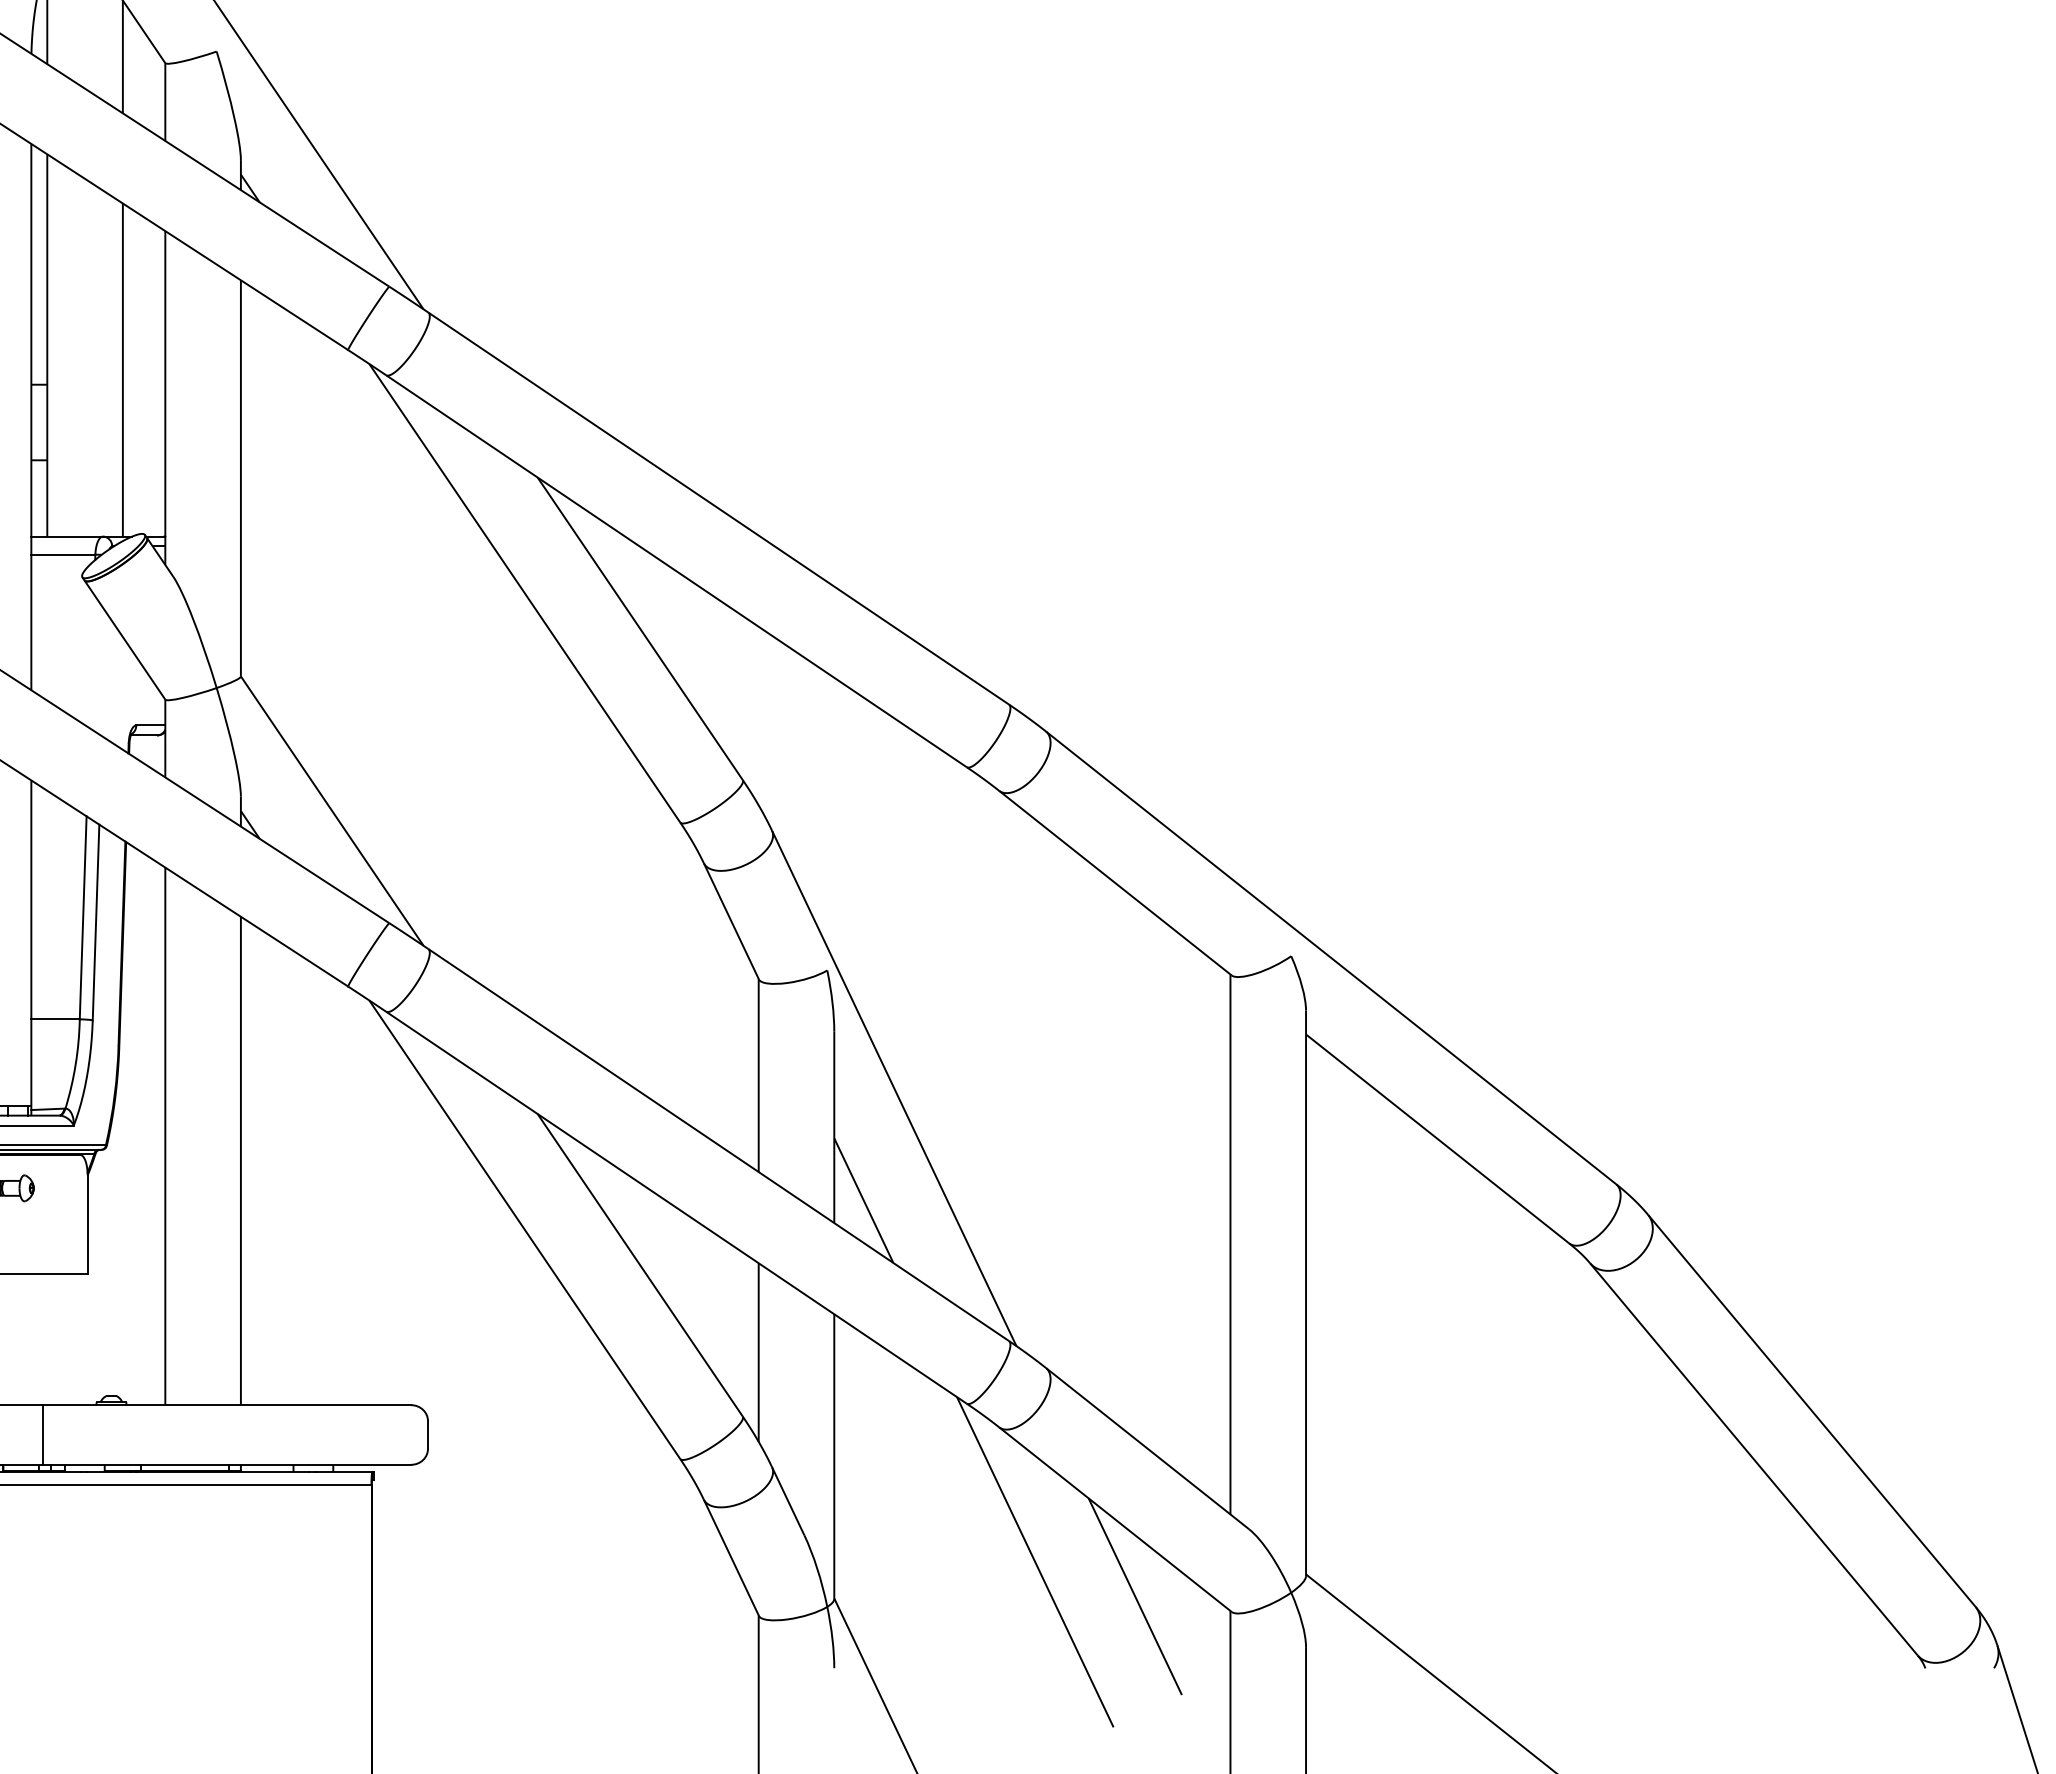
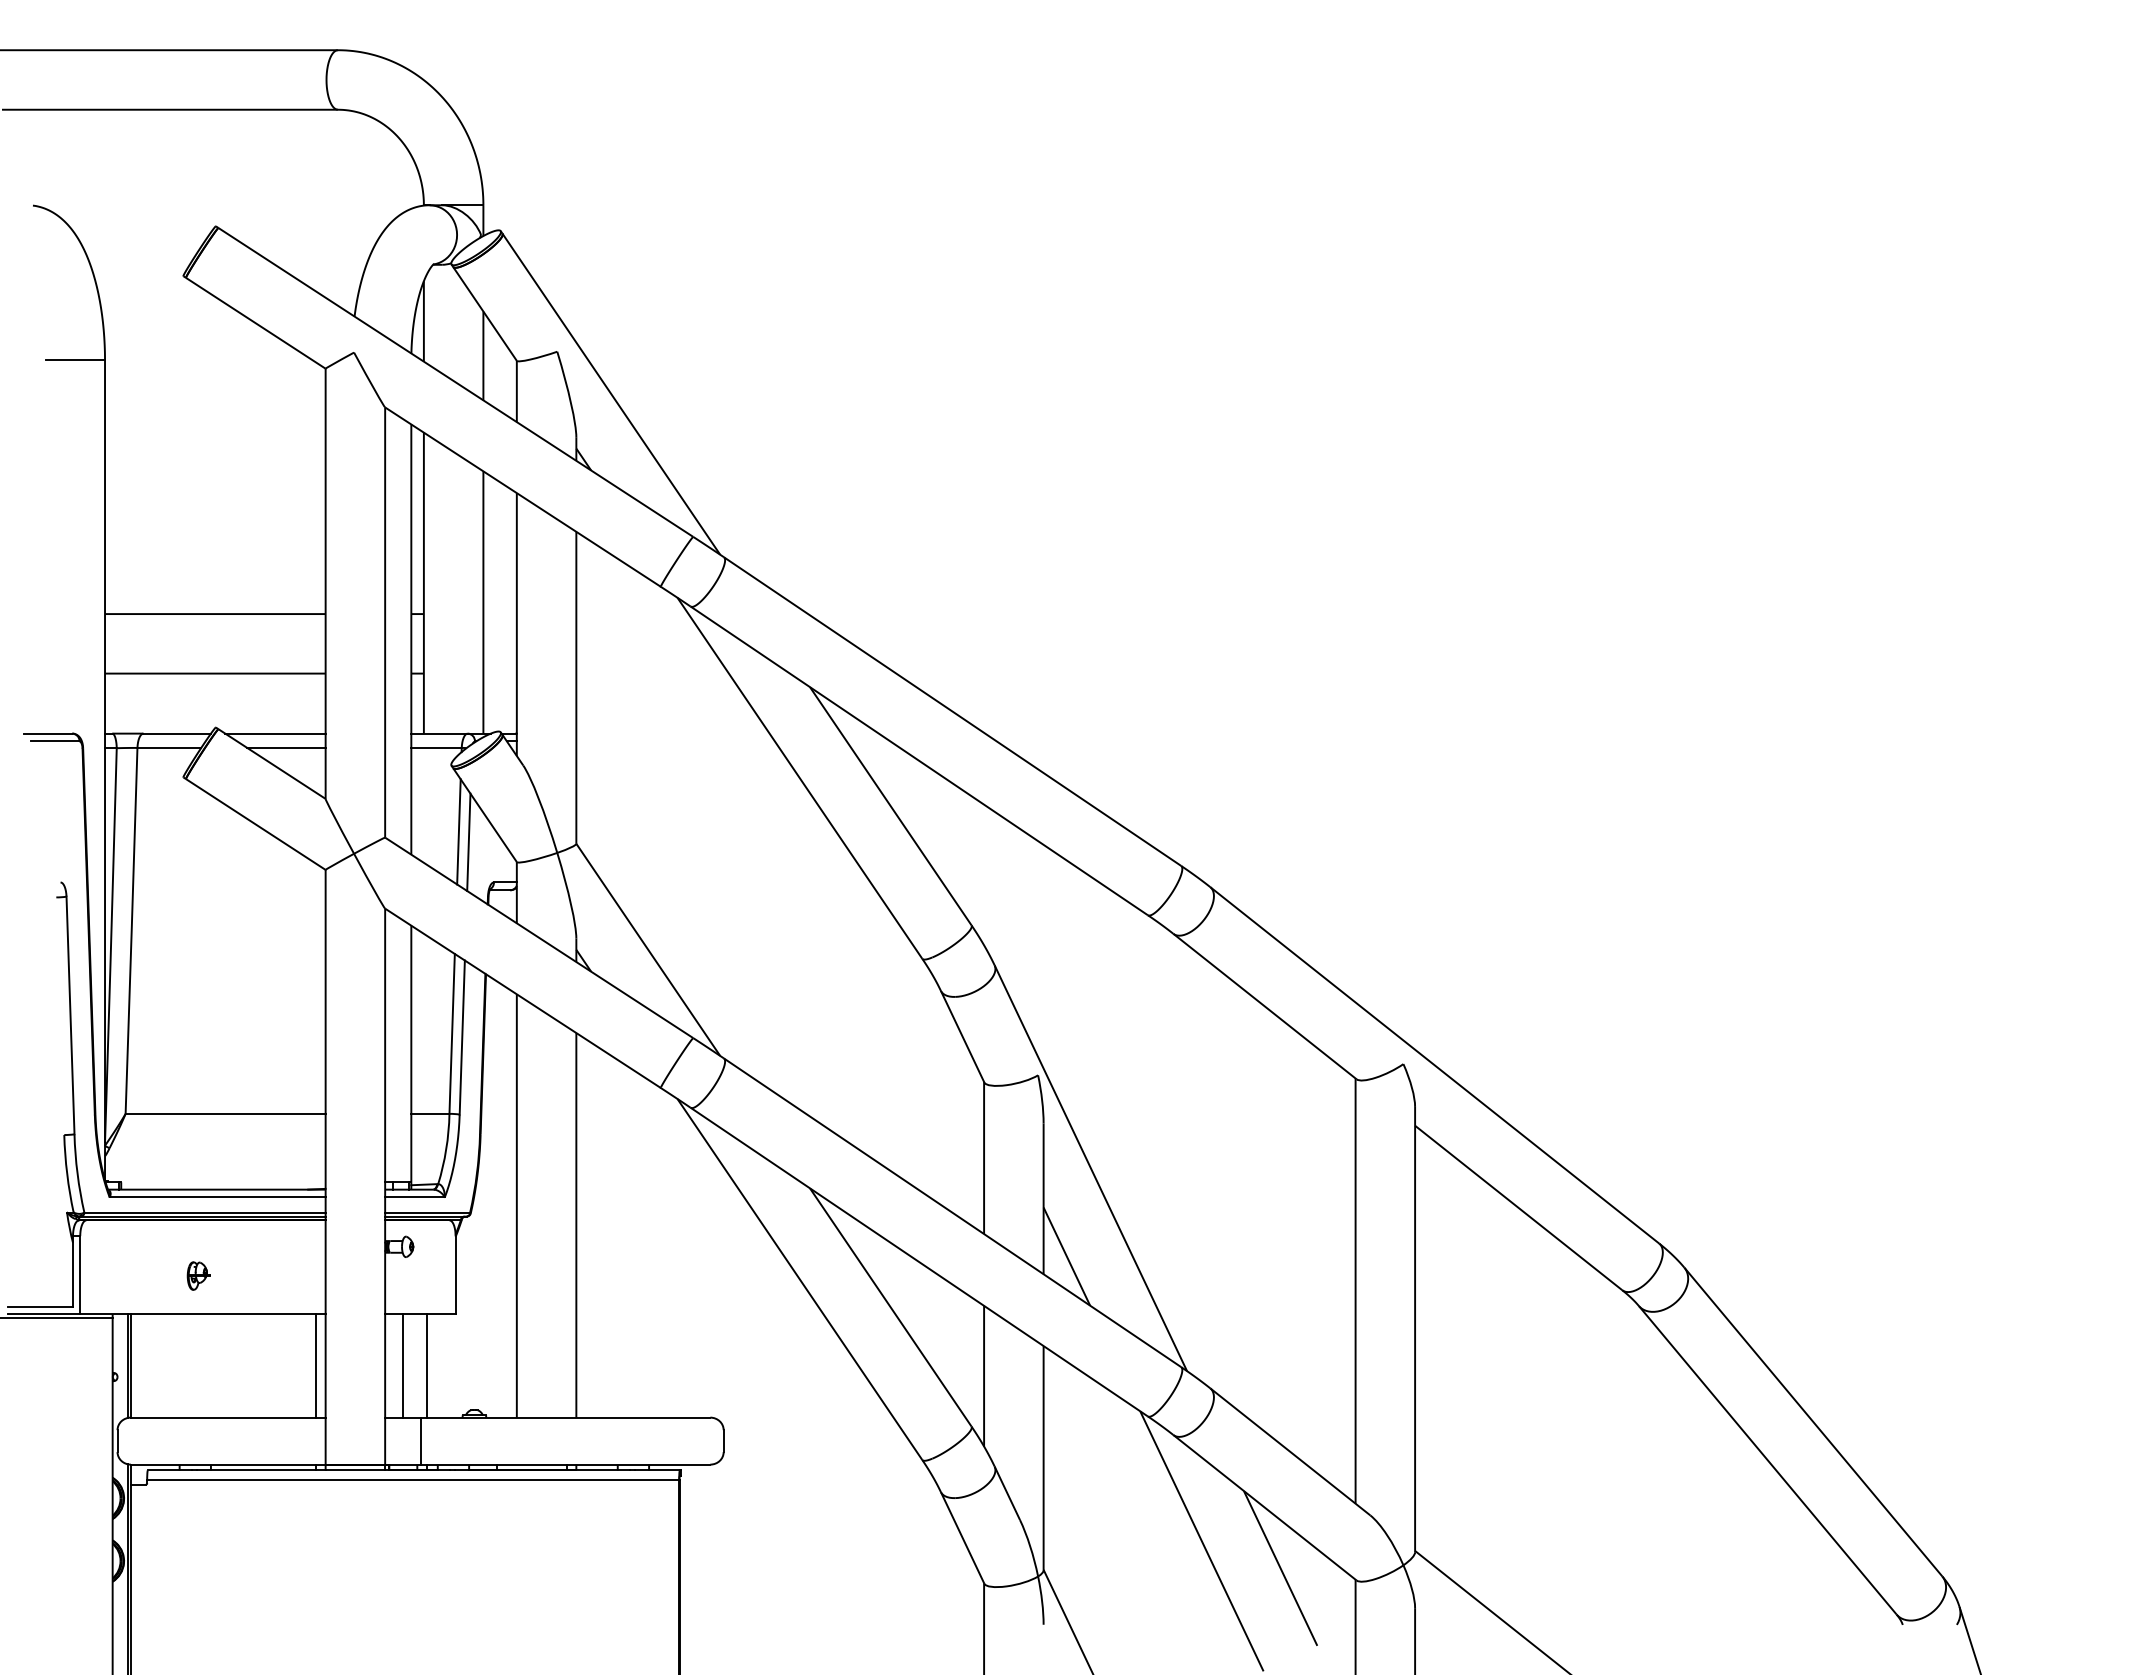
line: (91, 660) -> (458, 831), added
line: (103, 674) -> (468, 842), added
line: (20, 1338) -> (402, 1365), added
line: (50, 1338) -> (426, 1365), added

